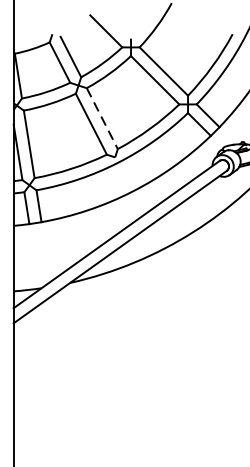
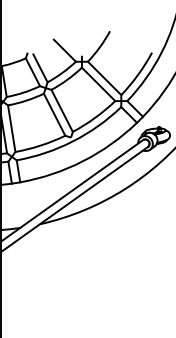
line: (102, 118) -> (62, 110), dashed -> solid

